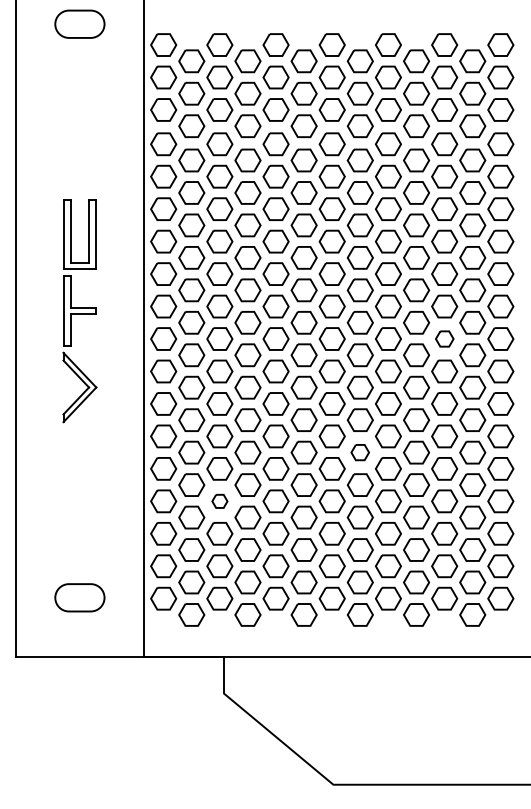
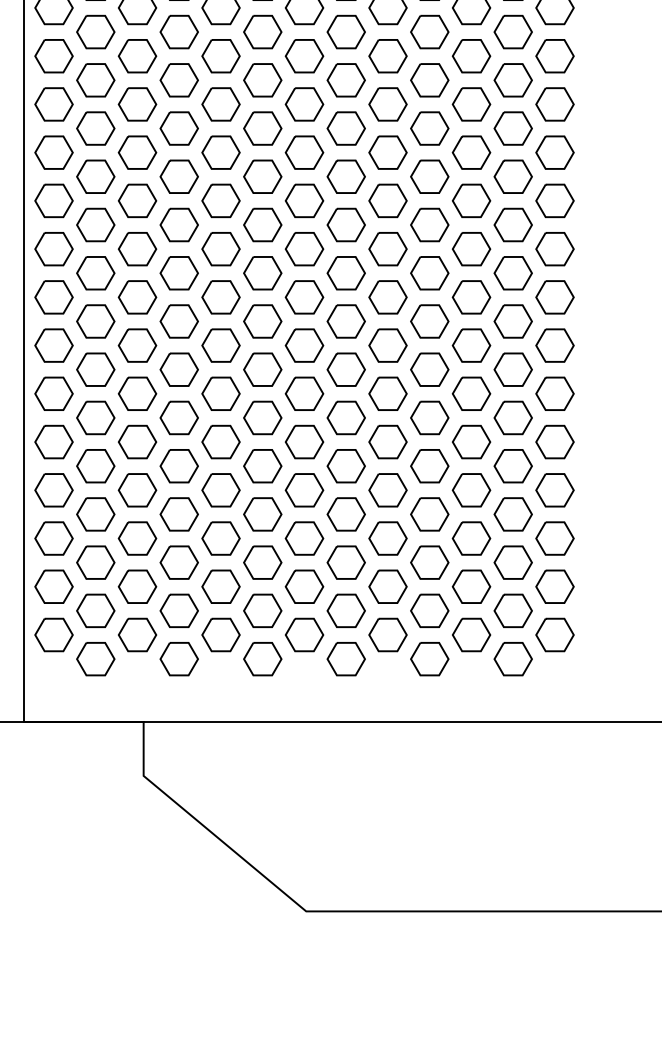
part: (444, 338) -> (471, 248), size x1.43
part: (359, 452) -> (344, 417), size x1.43
part: (219, 501) -> (136, 490), size x1.67

